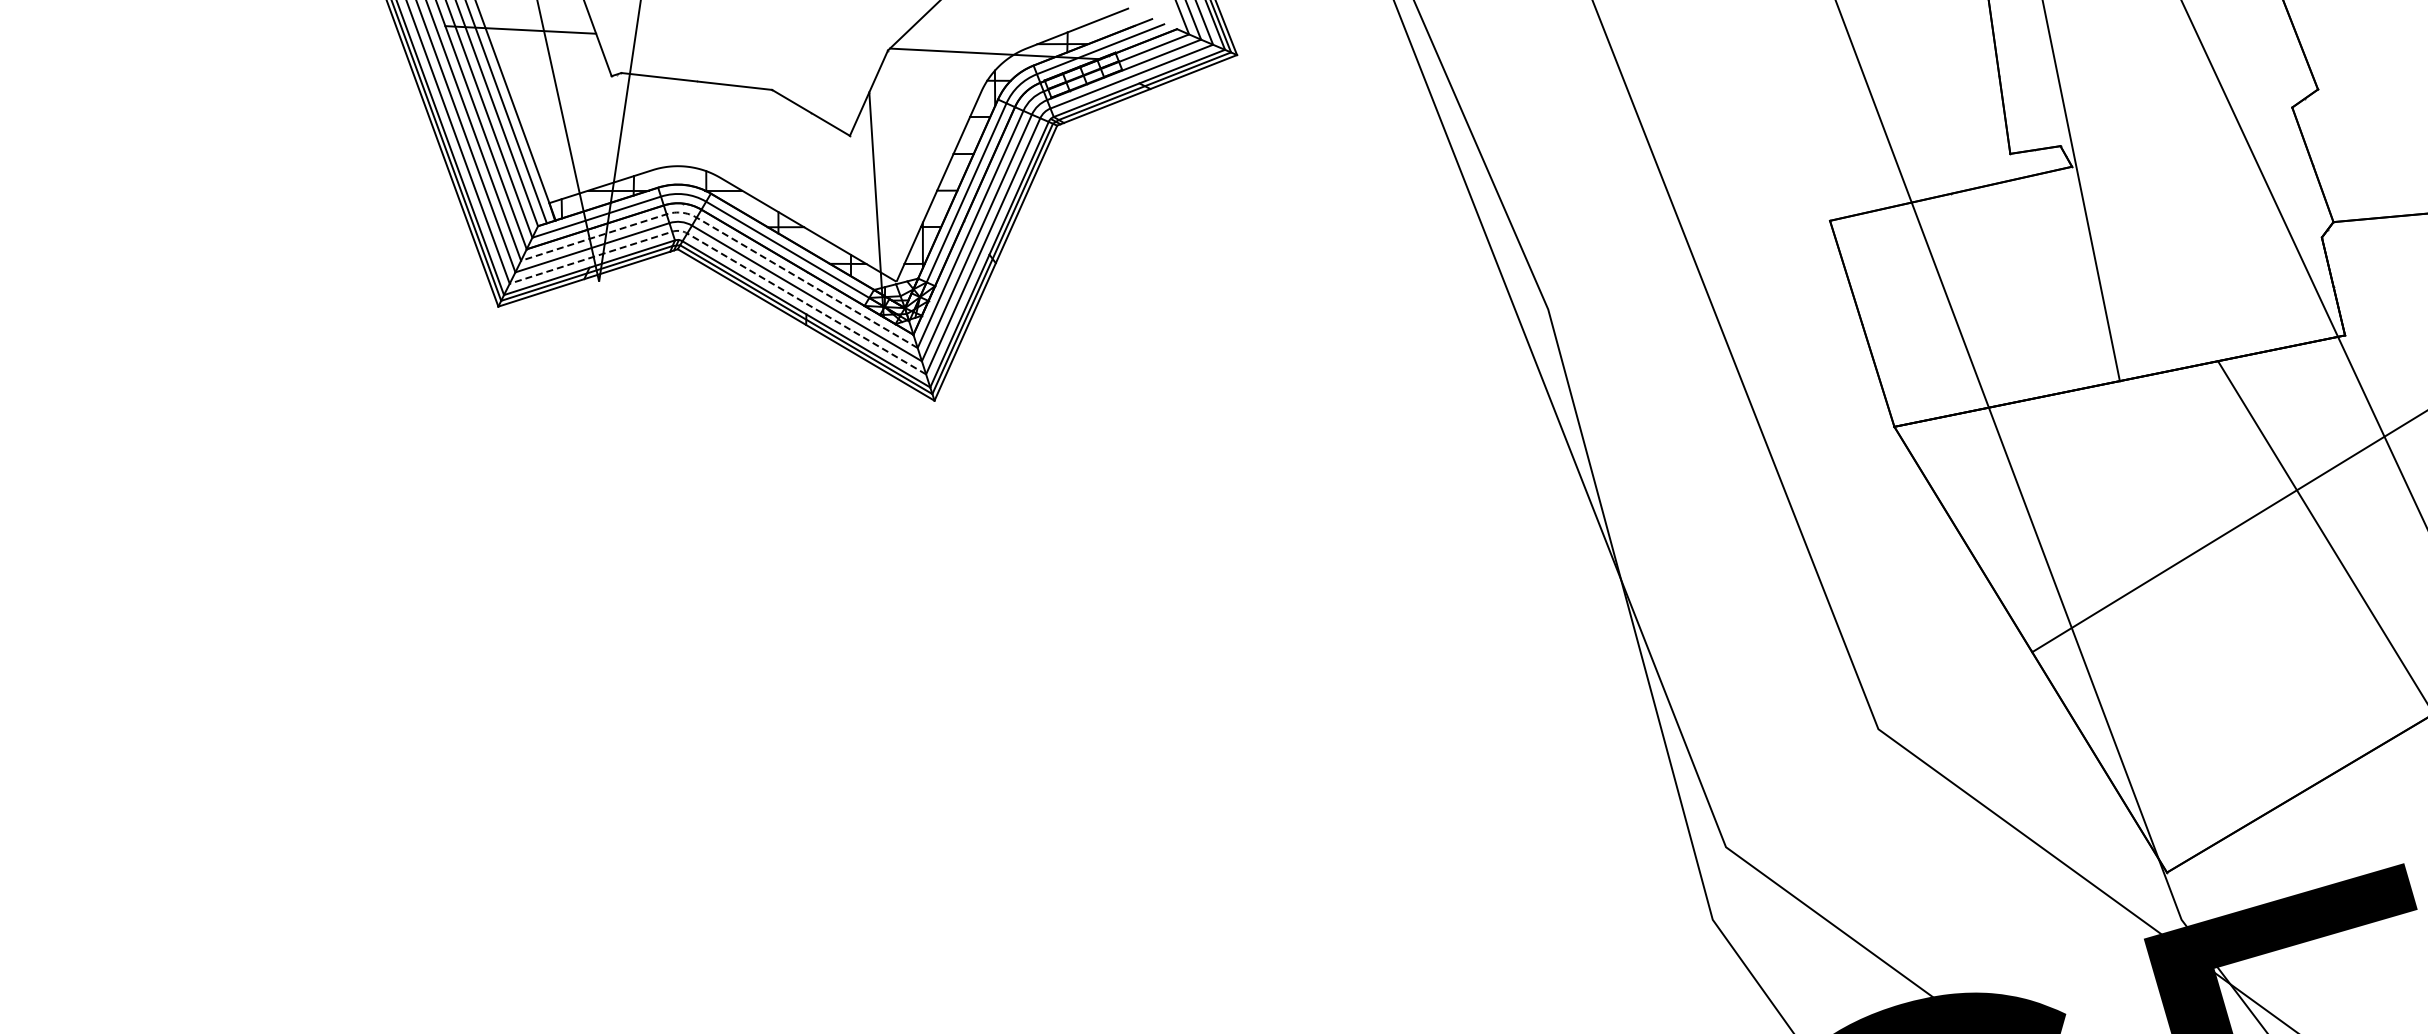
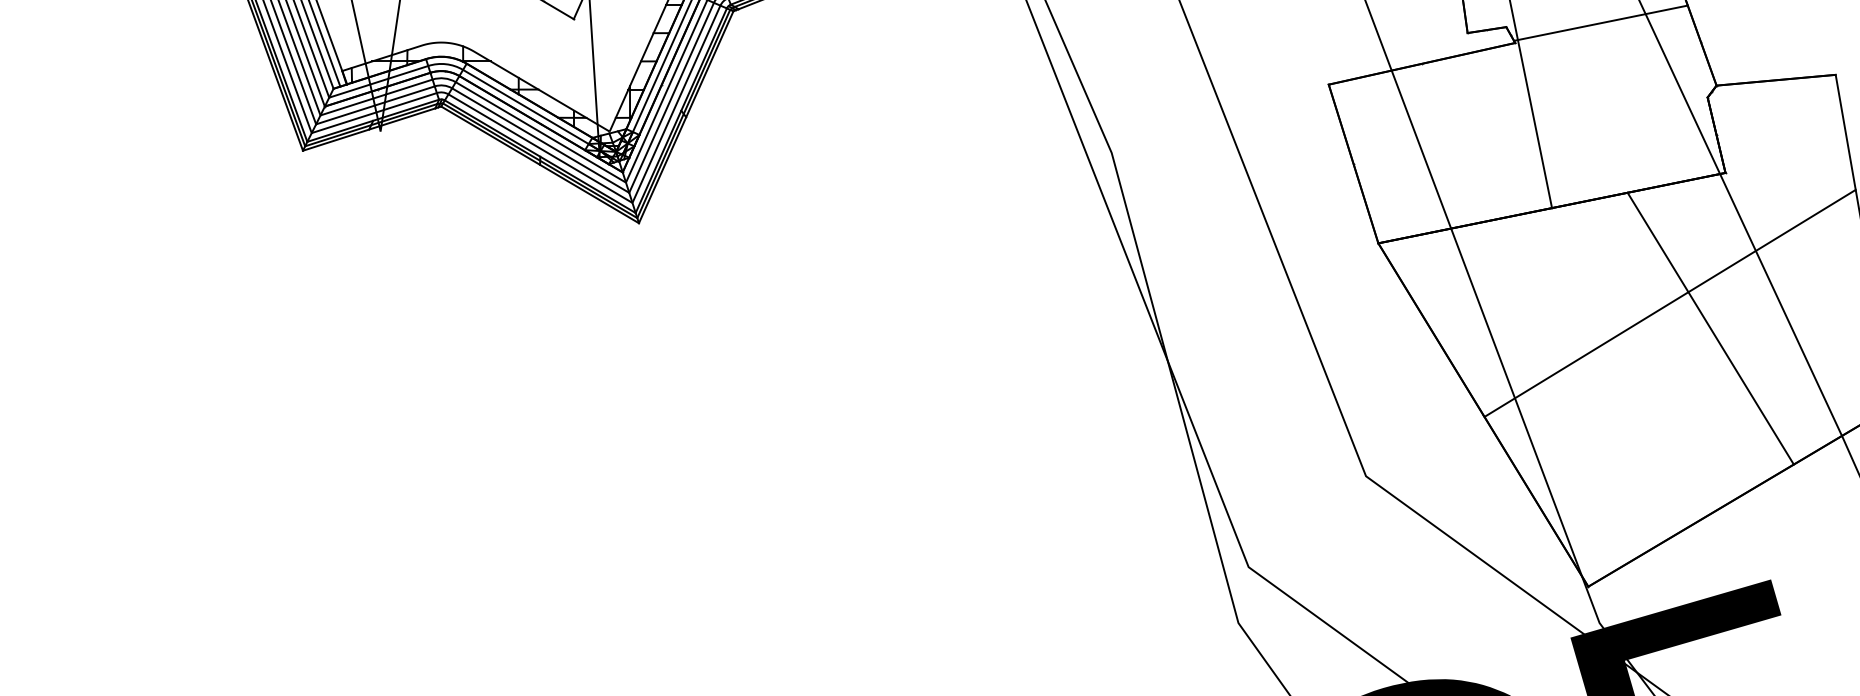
line: (2183, 140) -> (1601, 22), added
line: (723, 233) -> (476, 94), dashed -> solid
line: (724, 255) -> (477, 111), dashed -> solid

